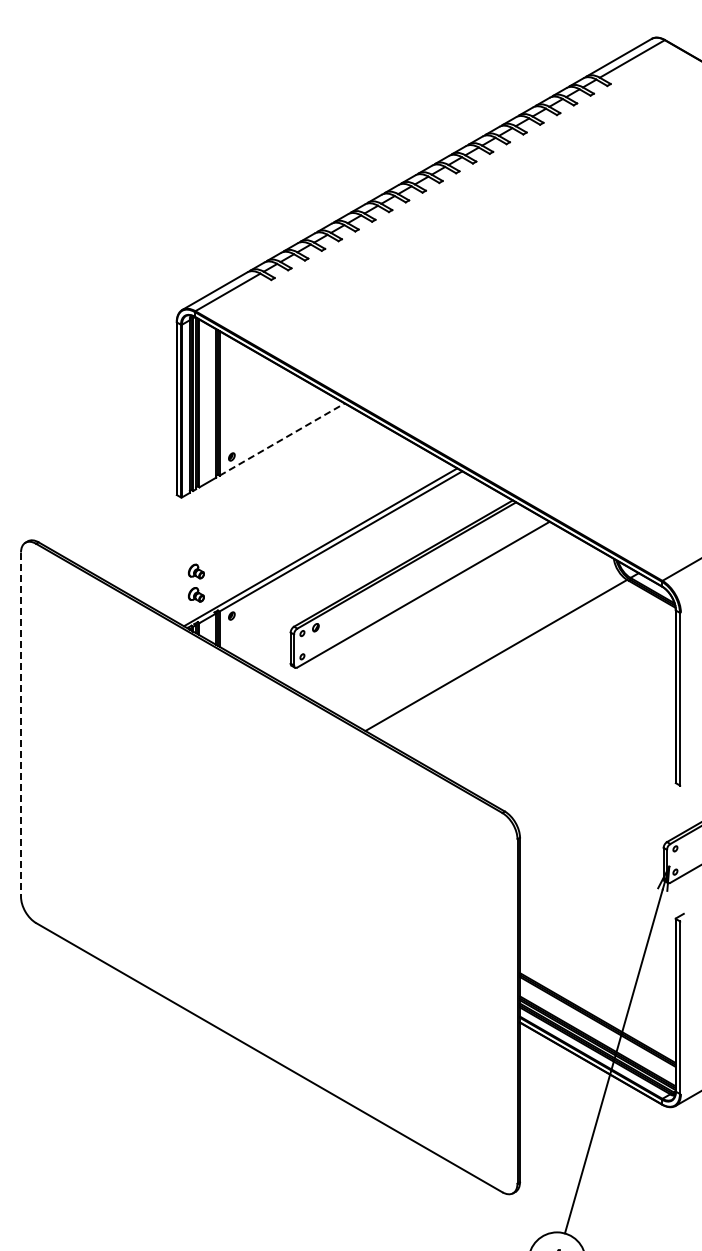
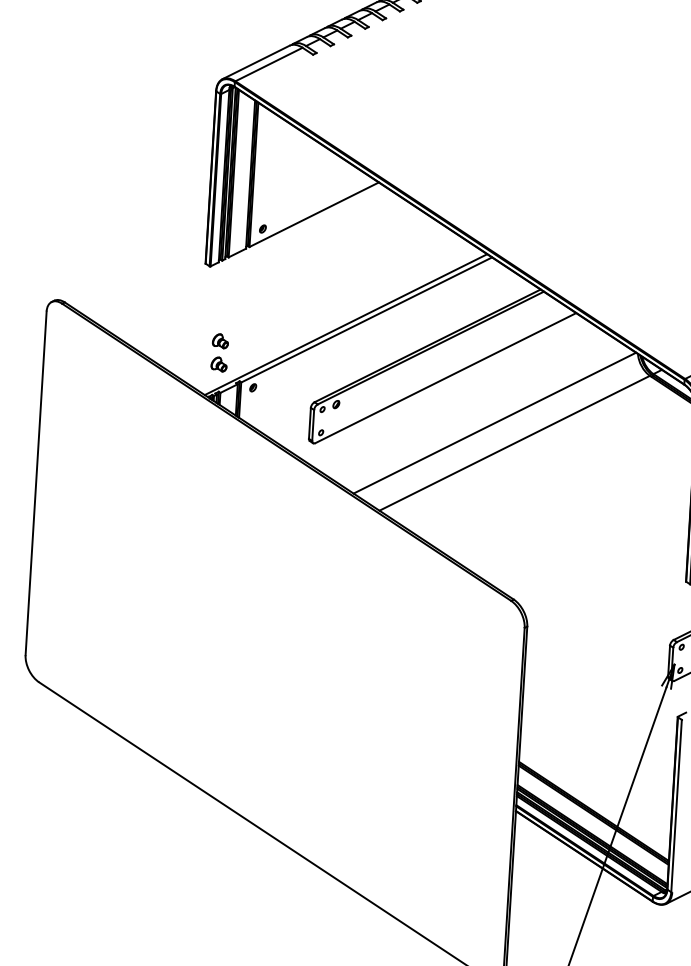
line: (282, 439) -> (314, 214), dashed -> solid
line: (474, 636) -> (494, 423), added
line: (21, 725) -> (36, 484), dashed -> solid

